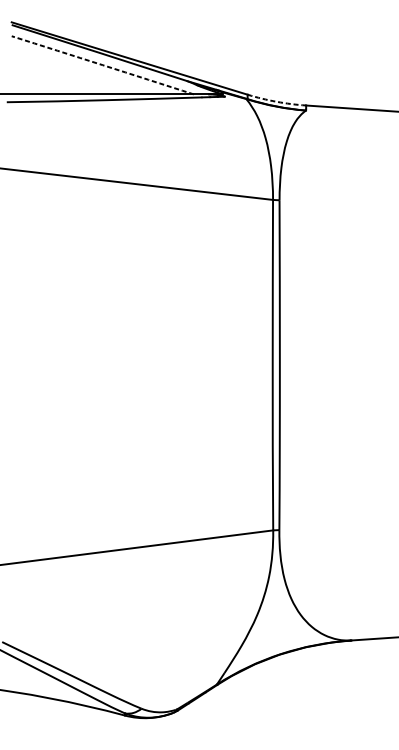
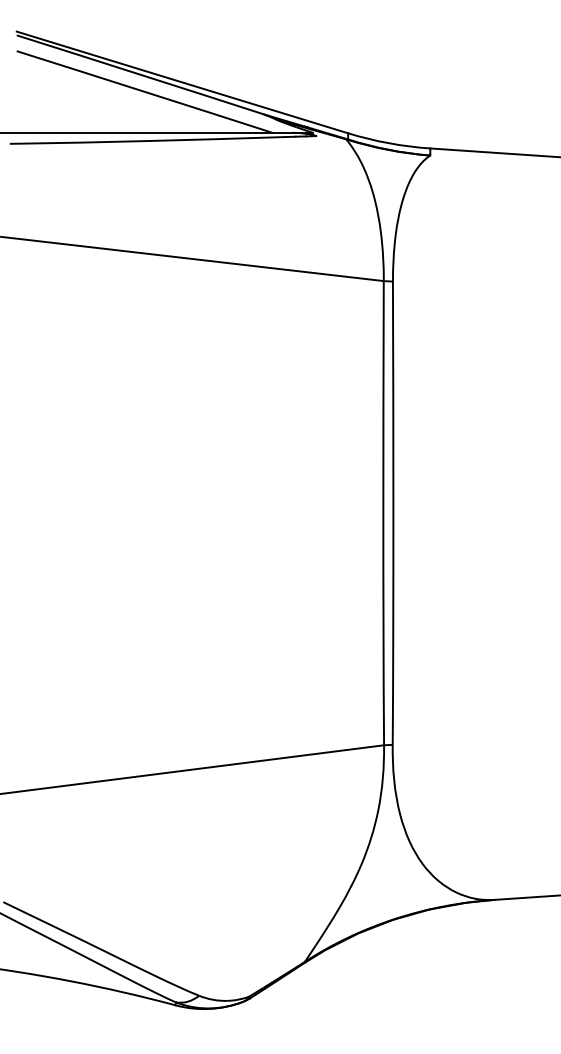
arc: (102, 64) -> (144, 91), dashed -> solid
arc: (276, 101) -> (388, 143), dashed -> solid

